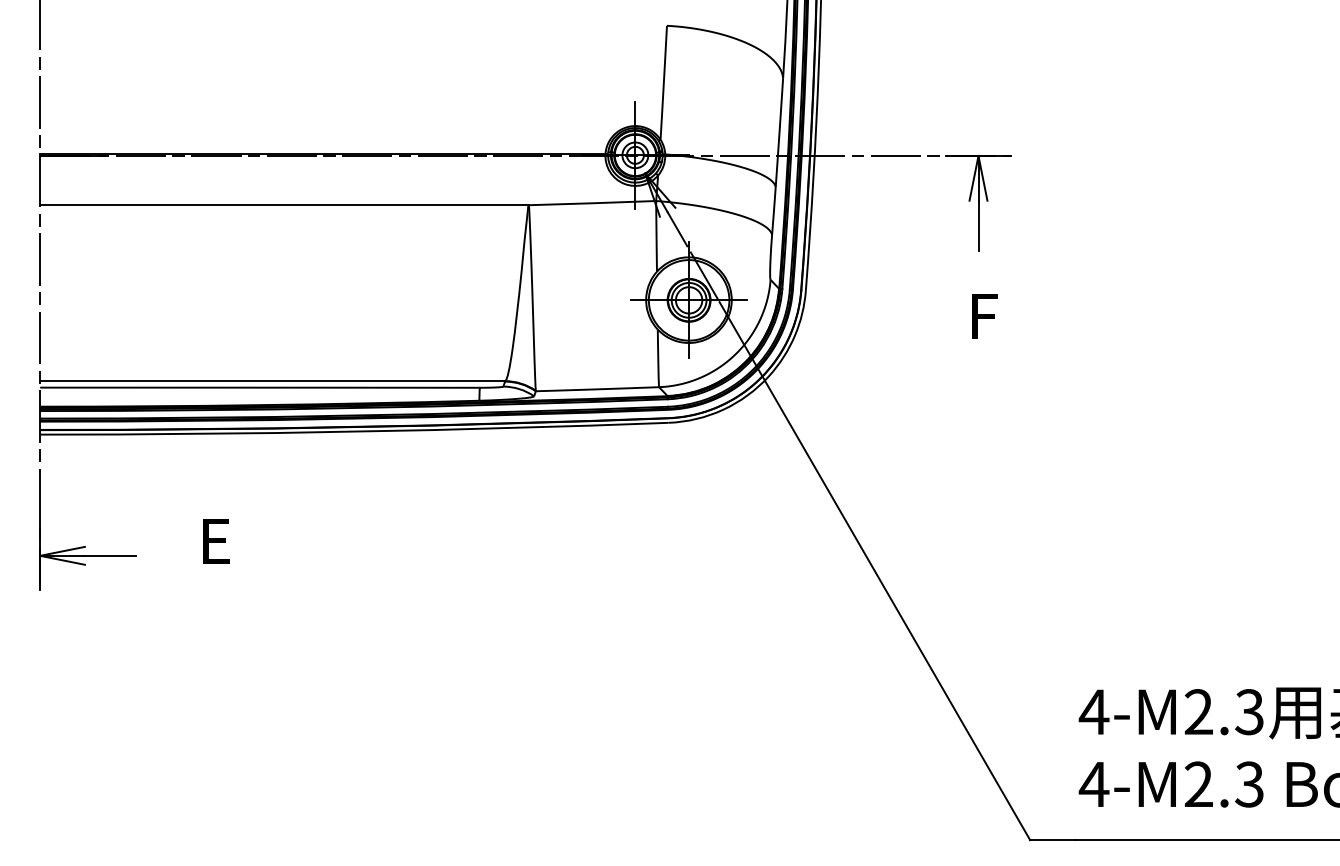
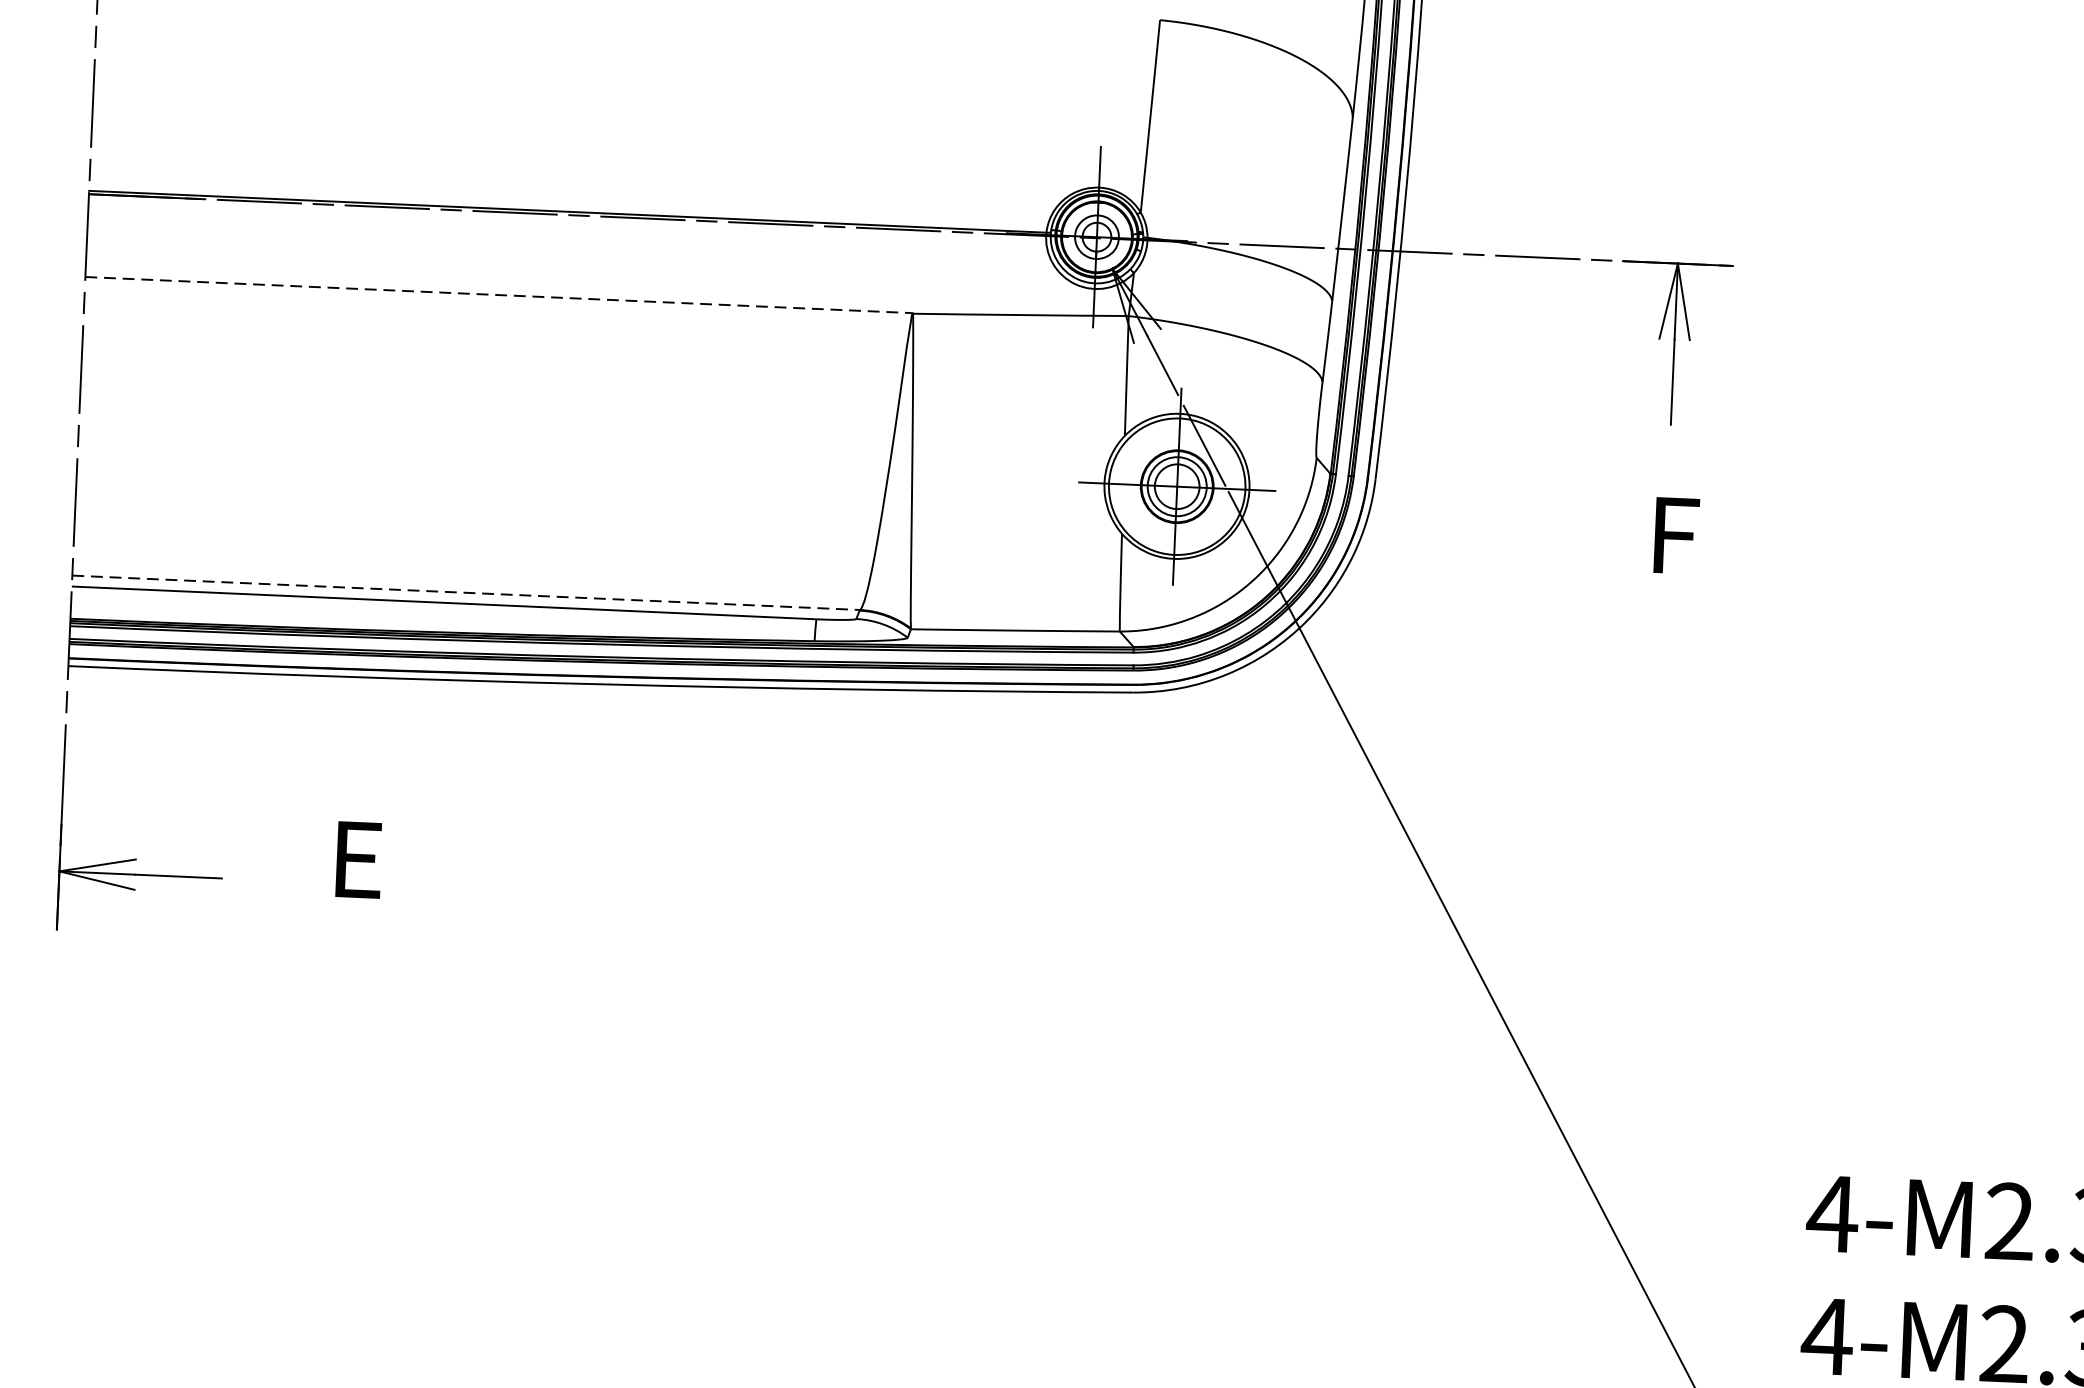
line: (285, 204) -> (500, 294), solid -> dashed
line: (272, 381) -> (465, 593), solid -> dashed

